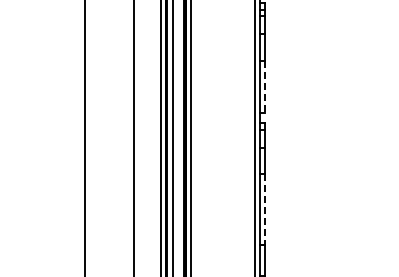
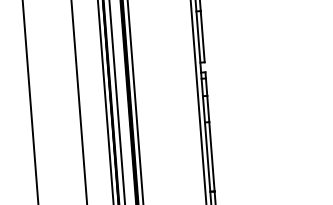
line: (264, 87) -> (202, 37), dashed -> solid
line: (264, 210) -> (211, 157), dashed -> solid

